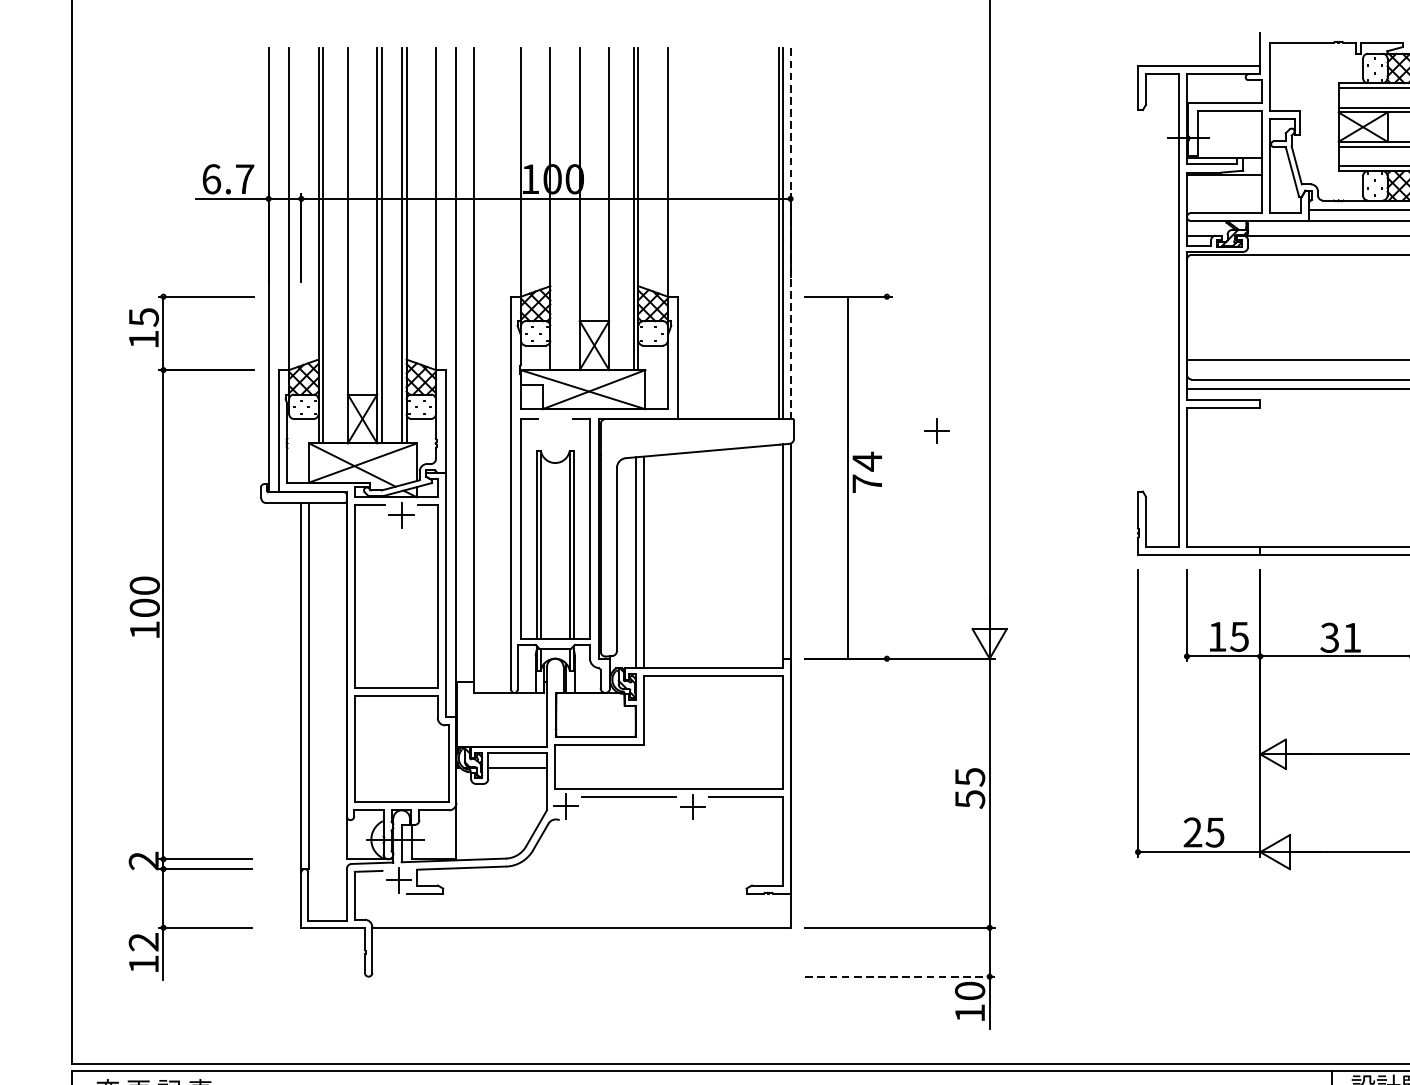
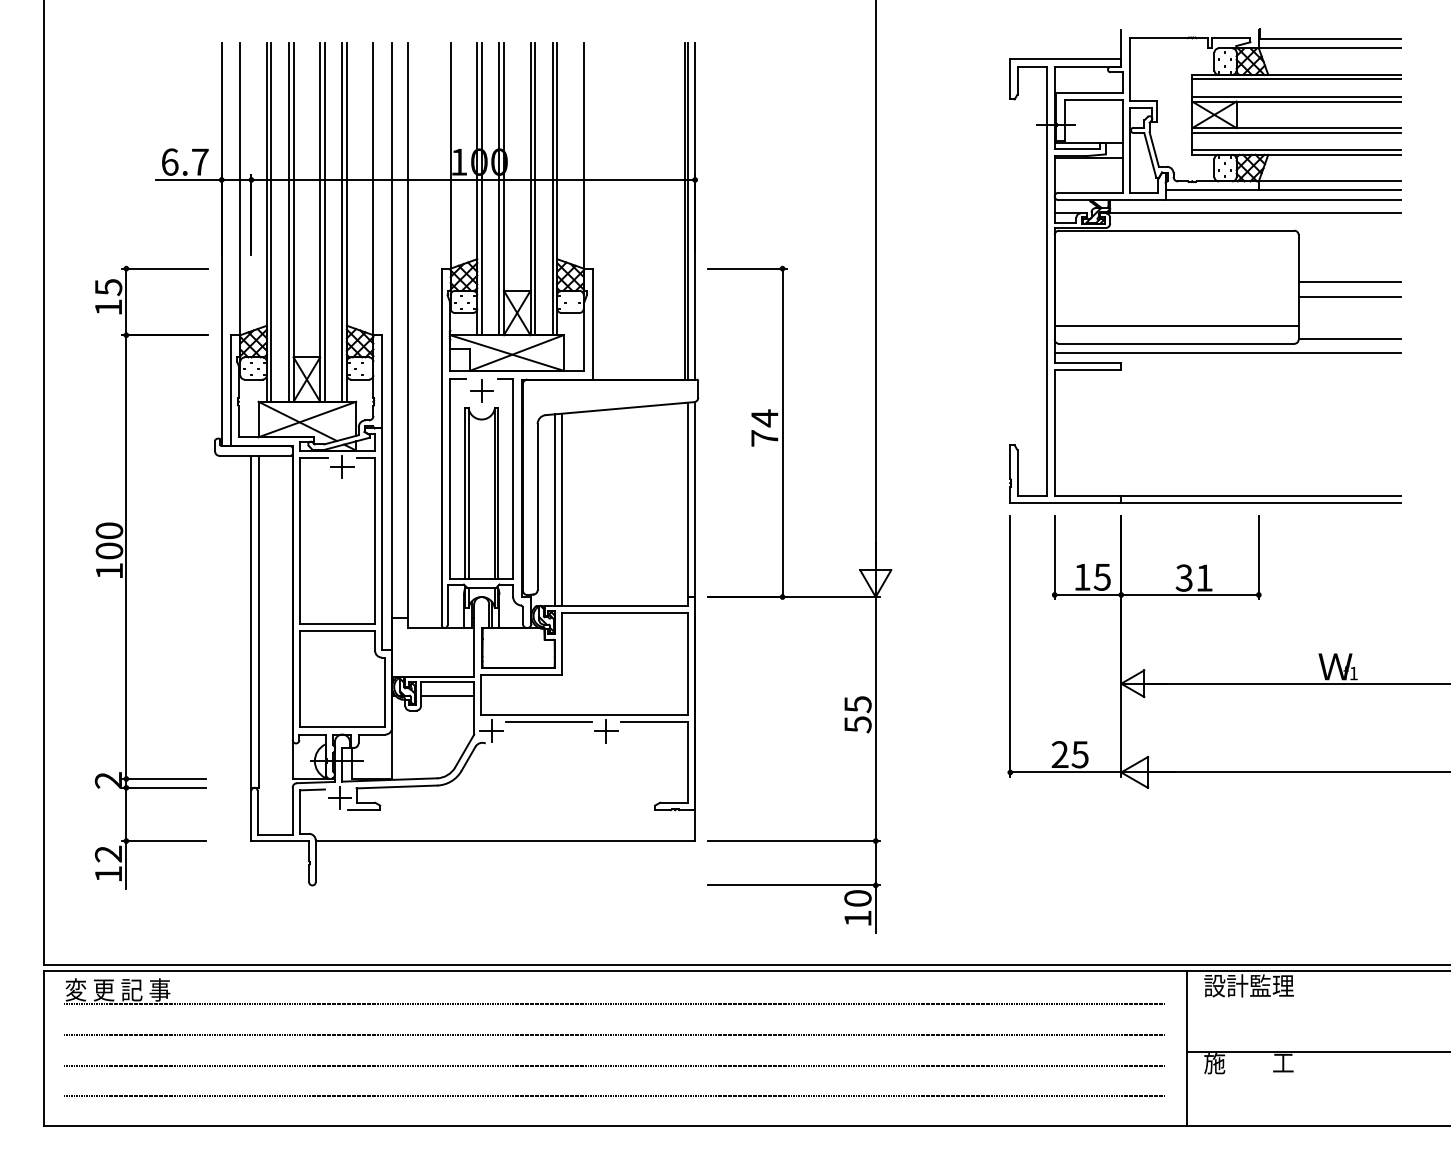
line: (555, 209) -> (481, 189), added
line: (574, 209) -> (499, 189), added
line: (613, 209) -> (534, 189), added
line: (790, 234) -> (695, 212), dashed -> solid
line: (343, 245) -> (289, 222), added
part: (936, 431) -> (481, 390), moved
line: (848, 477) -> (782, 432), moved
line: (900, 976) -> (794, 885), dashed -> solid

